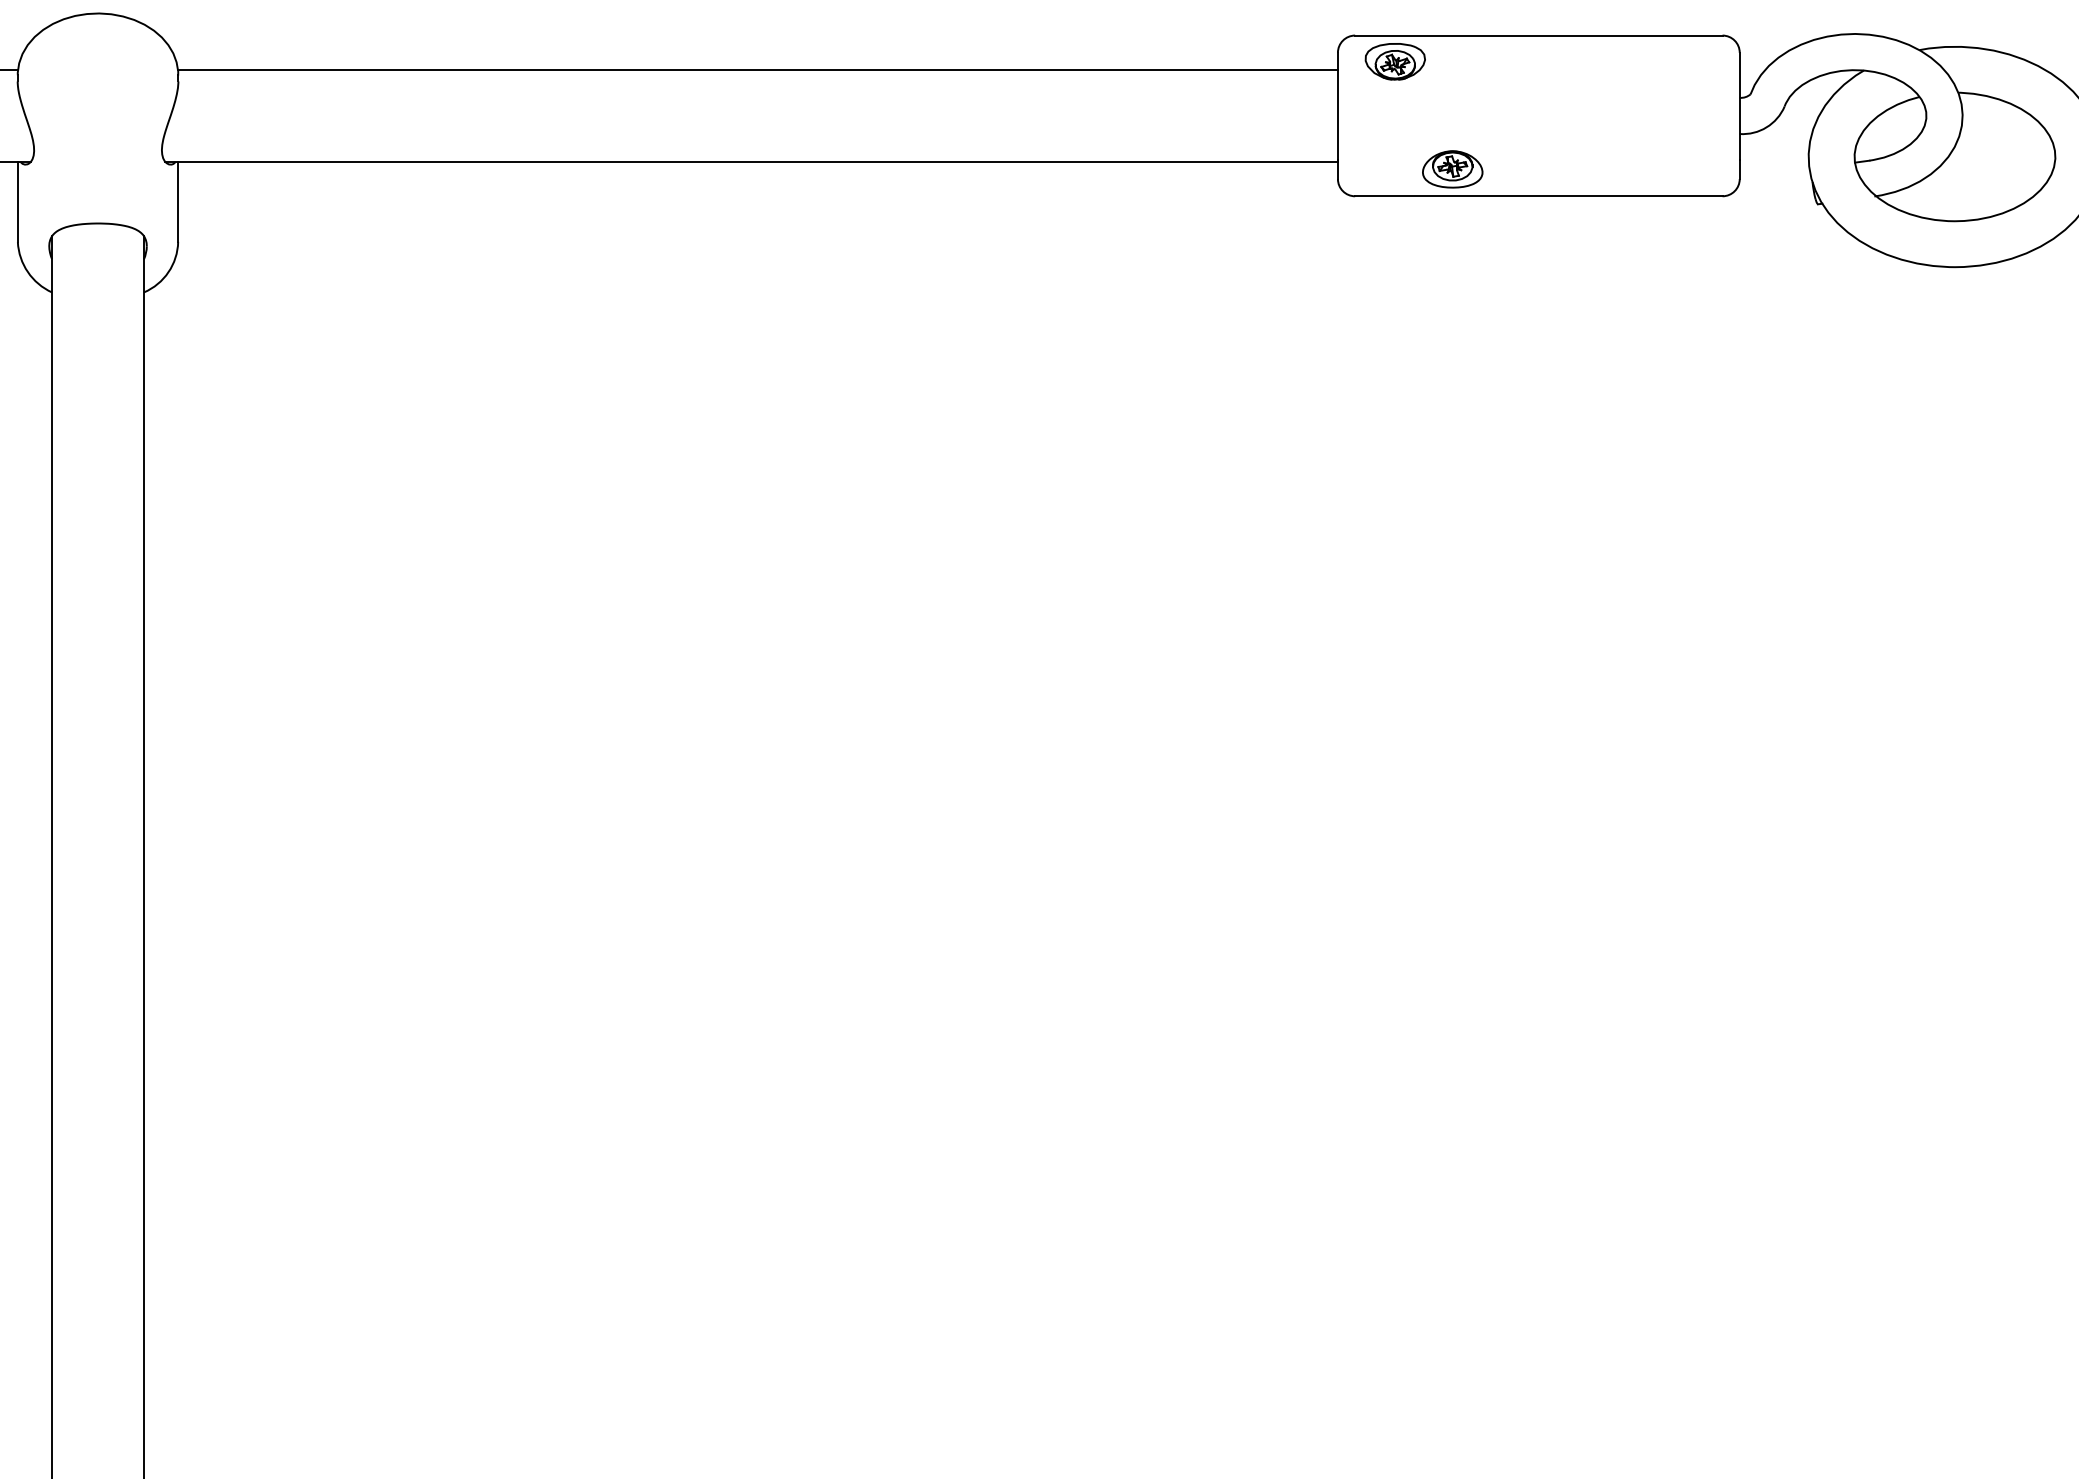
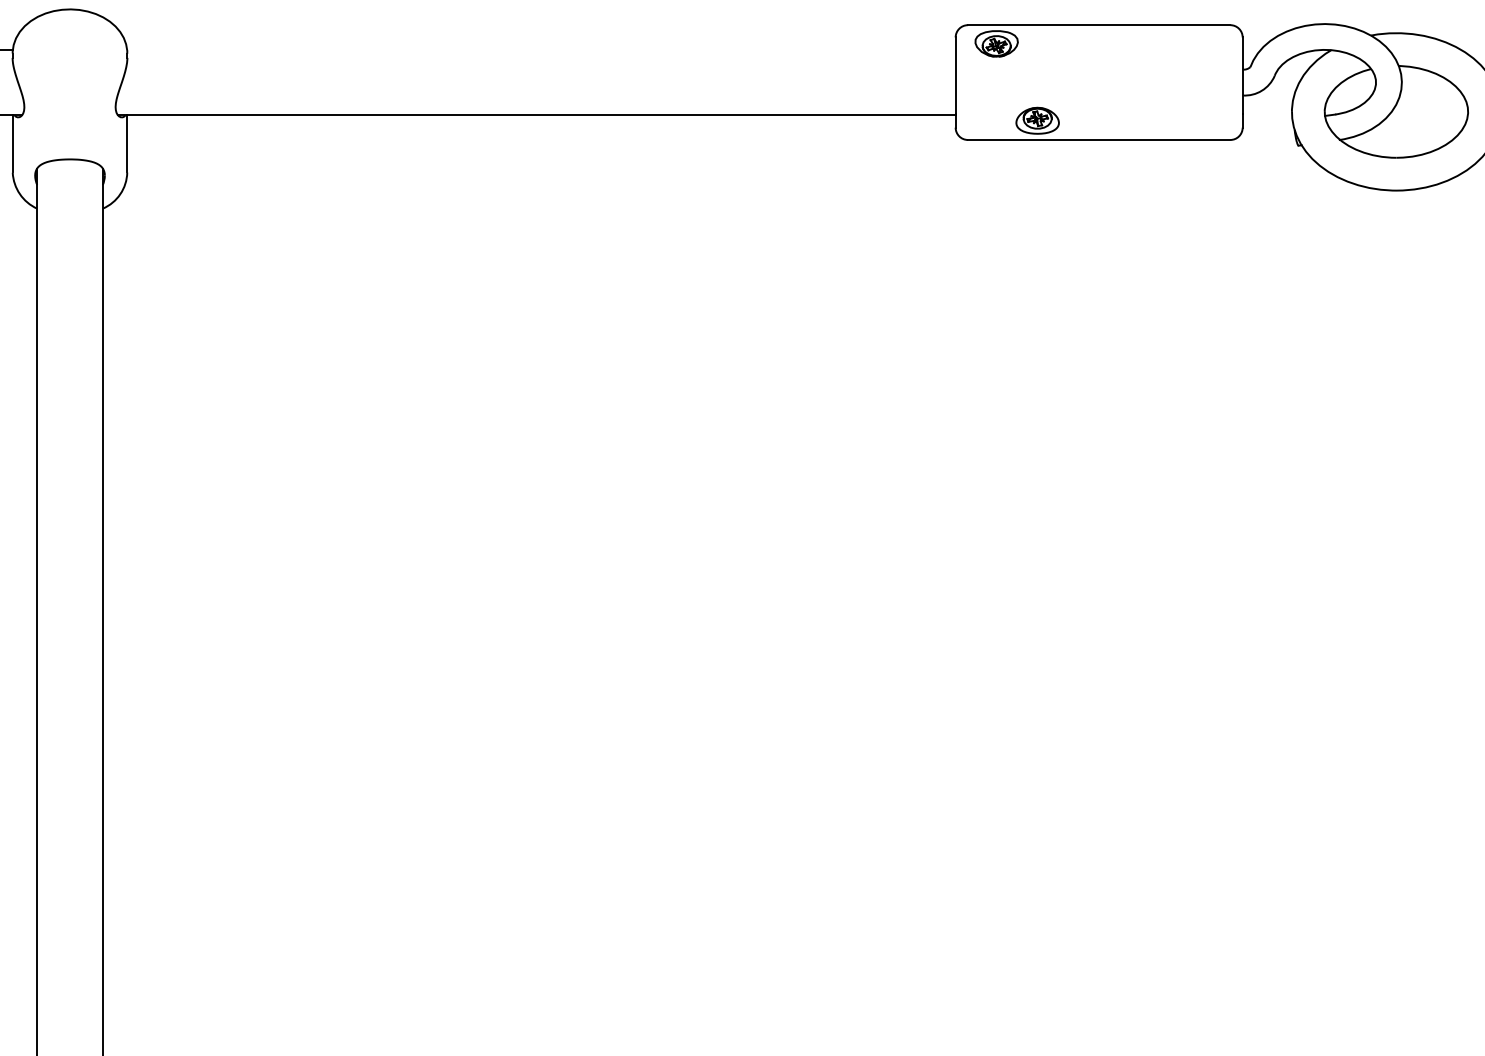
line: (757, 70) -> (541, 50), removed

